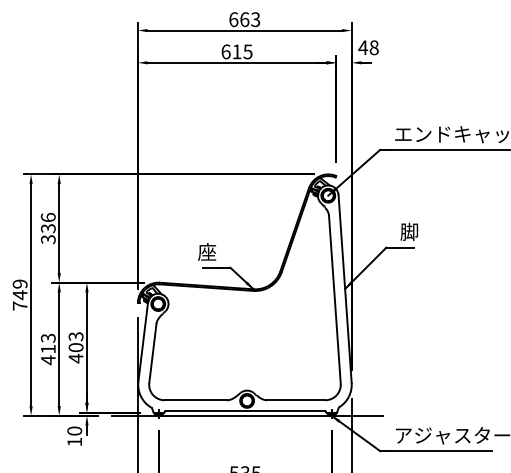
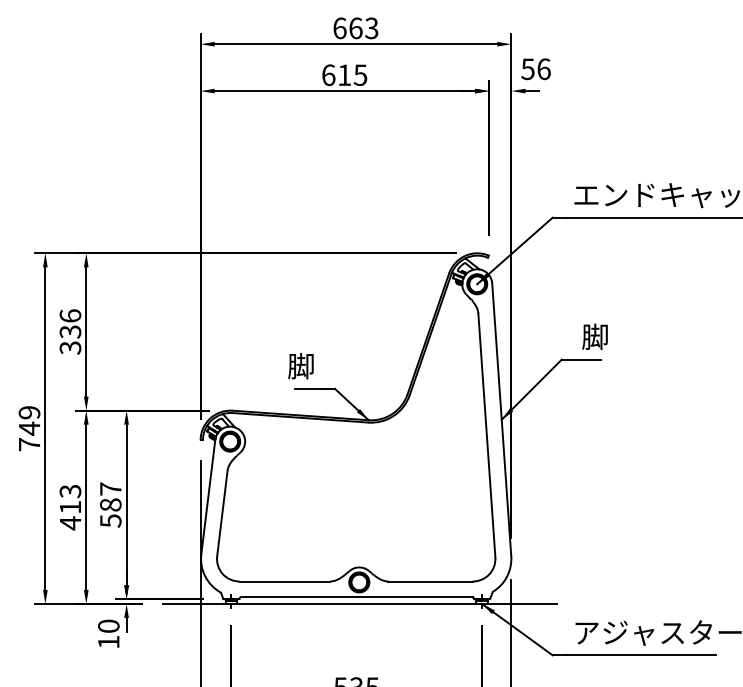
text: (368, 47) -> (535, 68), 48 -> 56
text: (207, 252) -> (301, 366), 座 -> 脚
text: (75, 347) -> (109, 504), 403 -> 587

